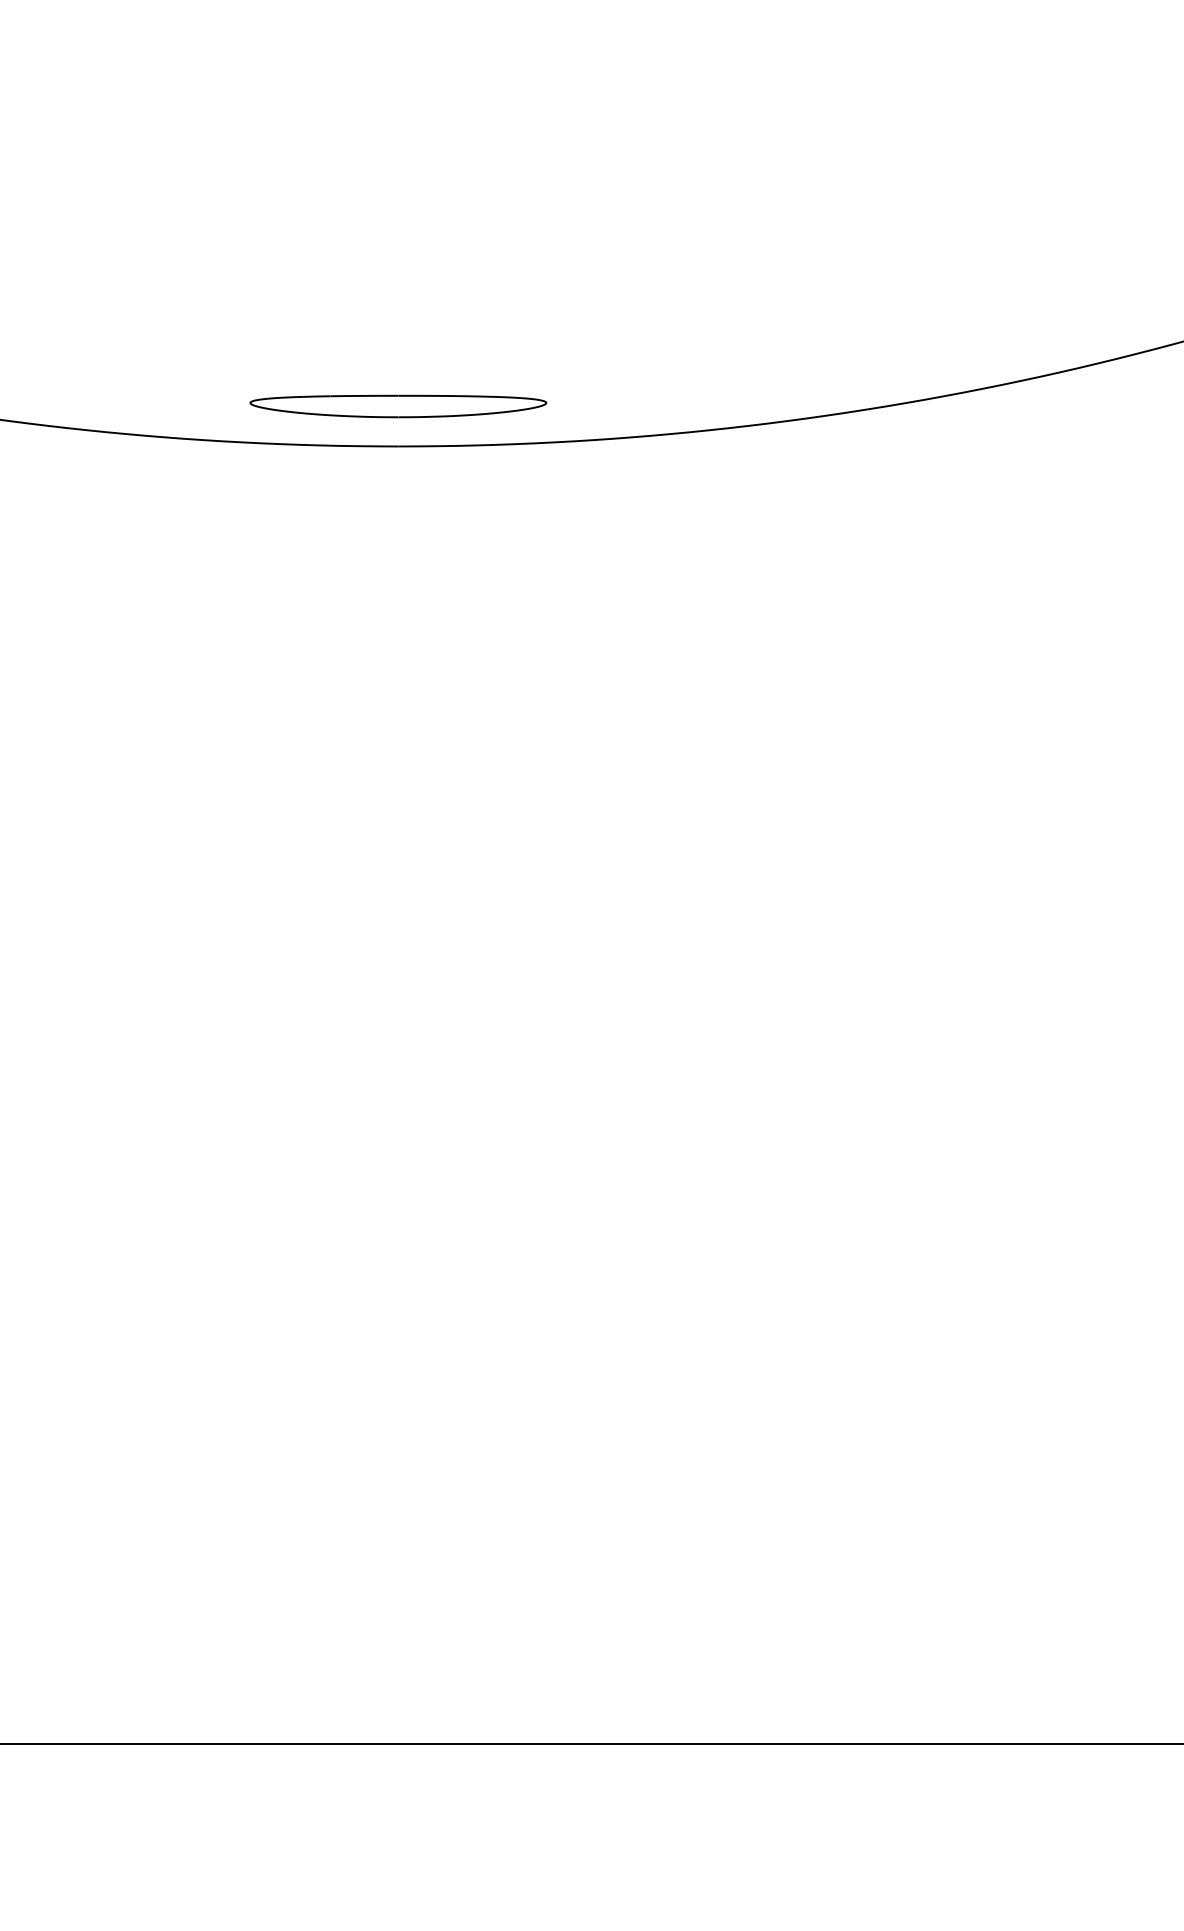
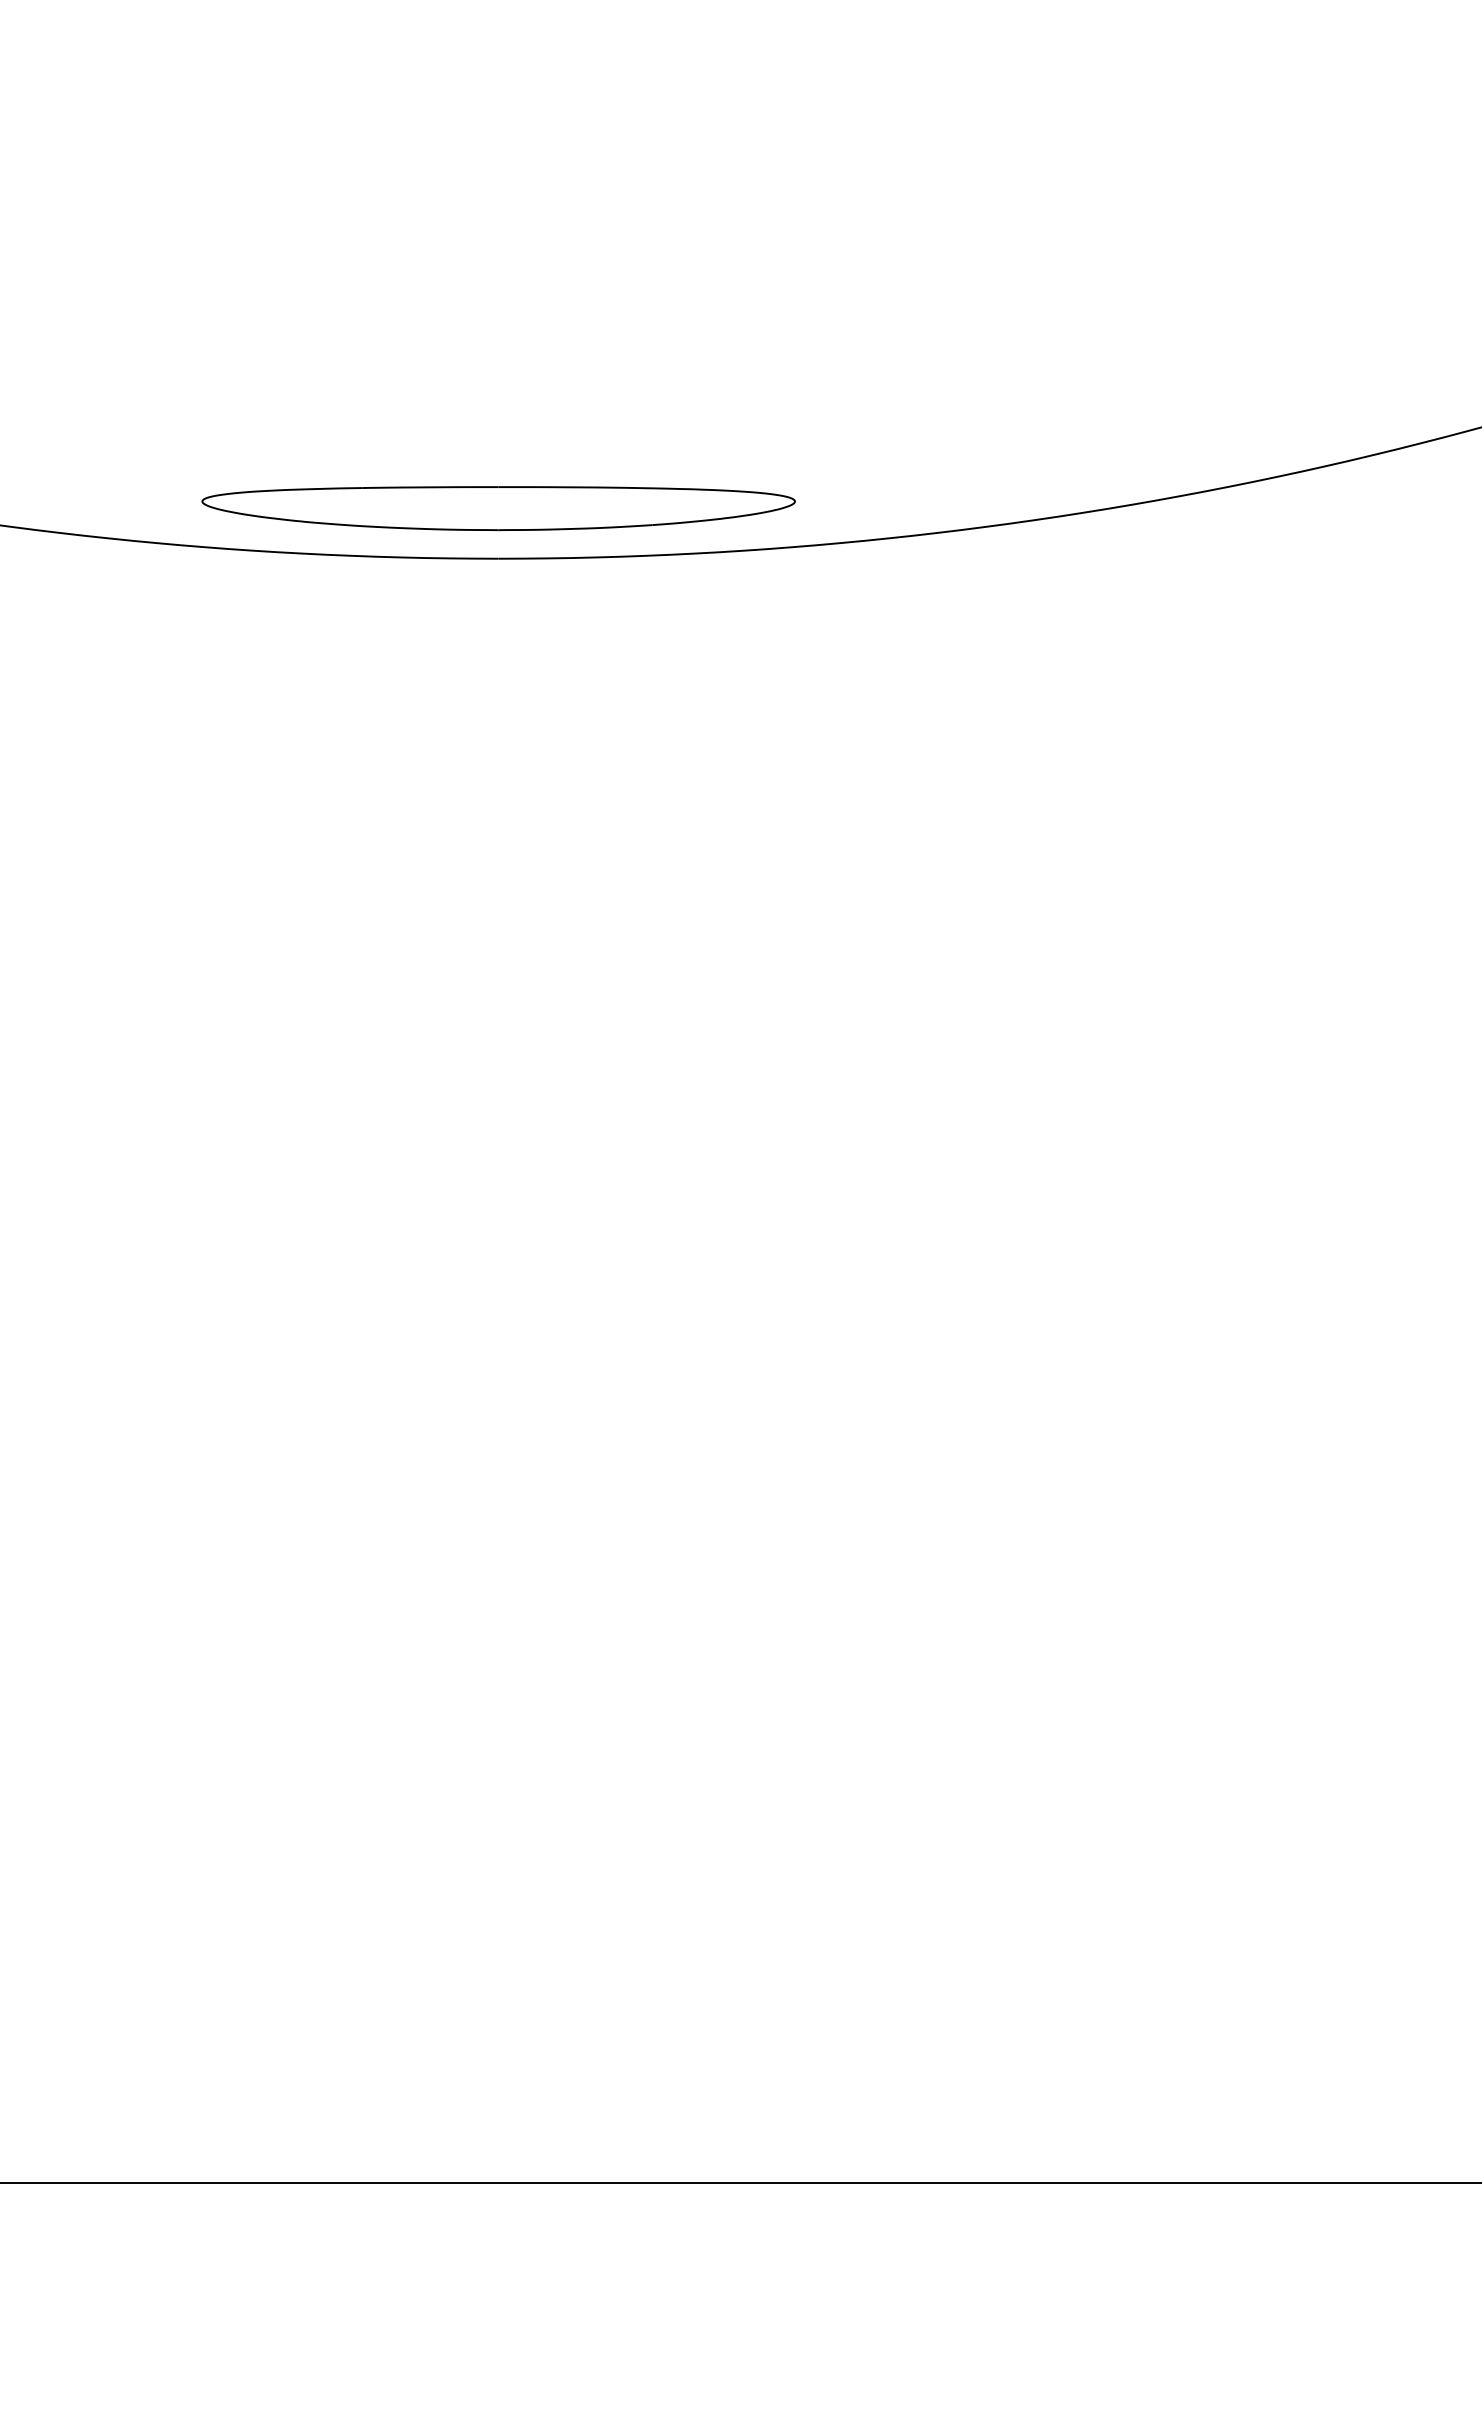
part: (398, 406) -> (498, 508), size x1.6

